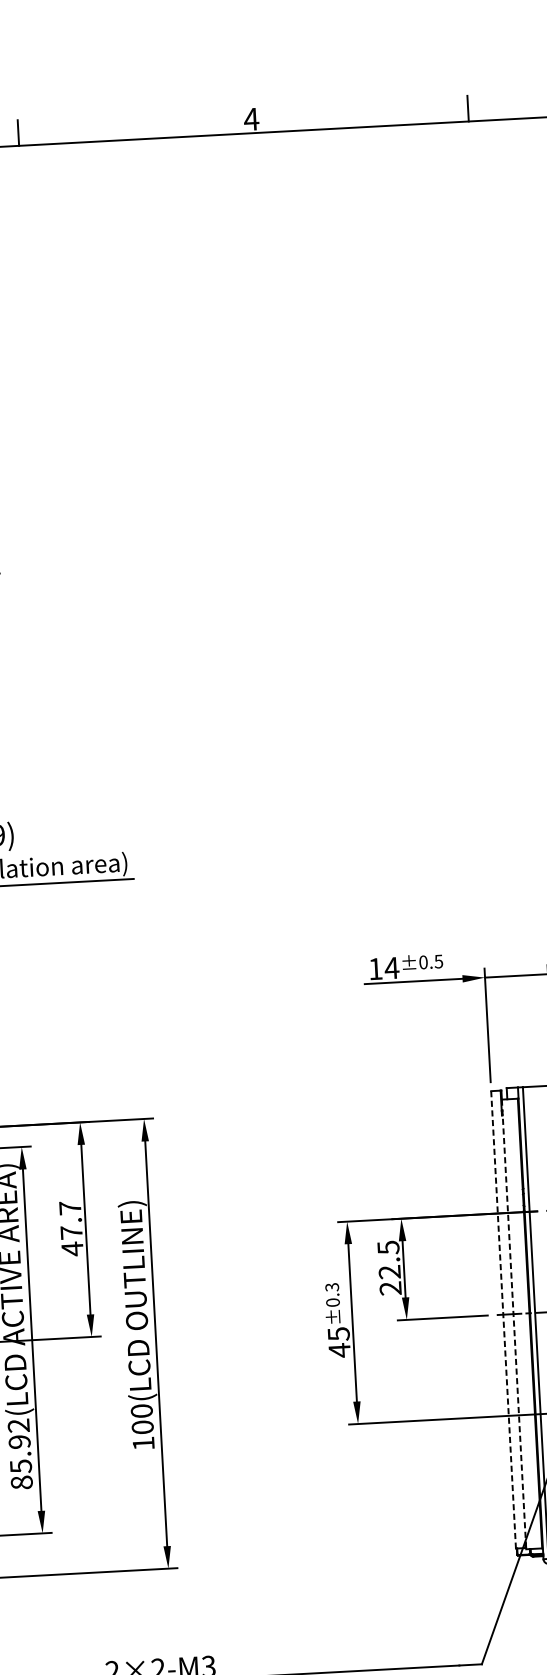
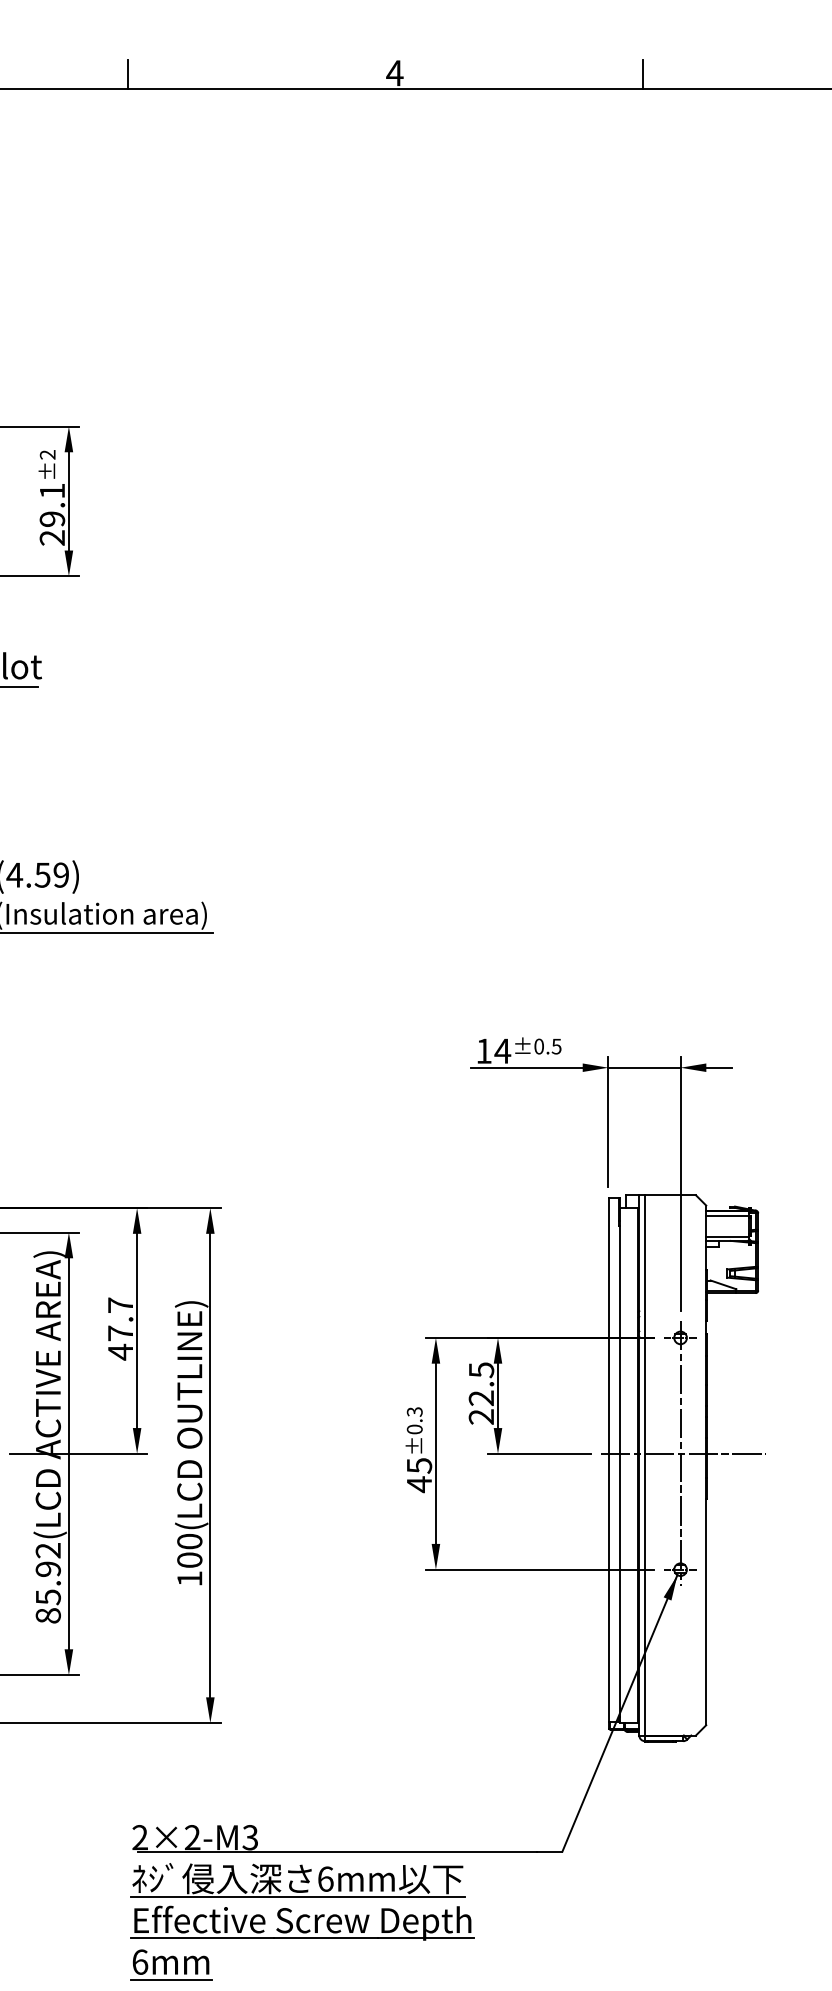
line: (503, 1319) -> (608, 1459), dashed -> solid
line: (514, 1324) -> (620, 1465), dashed -> solid

